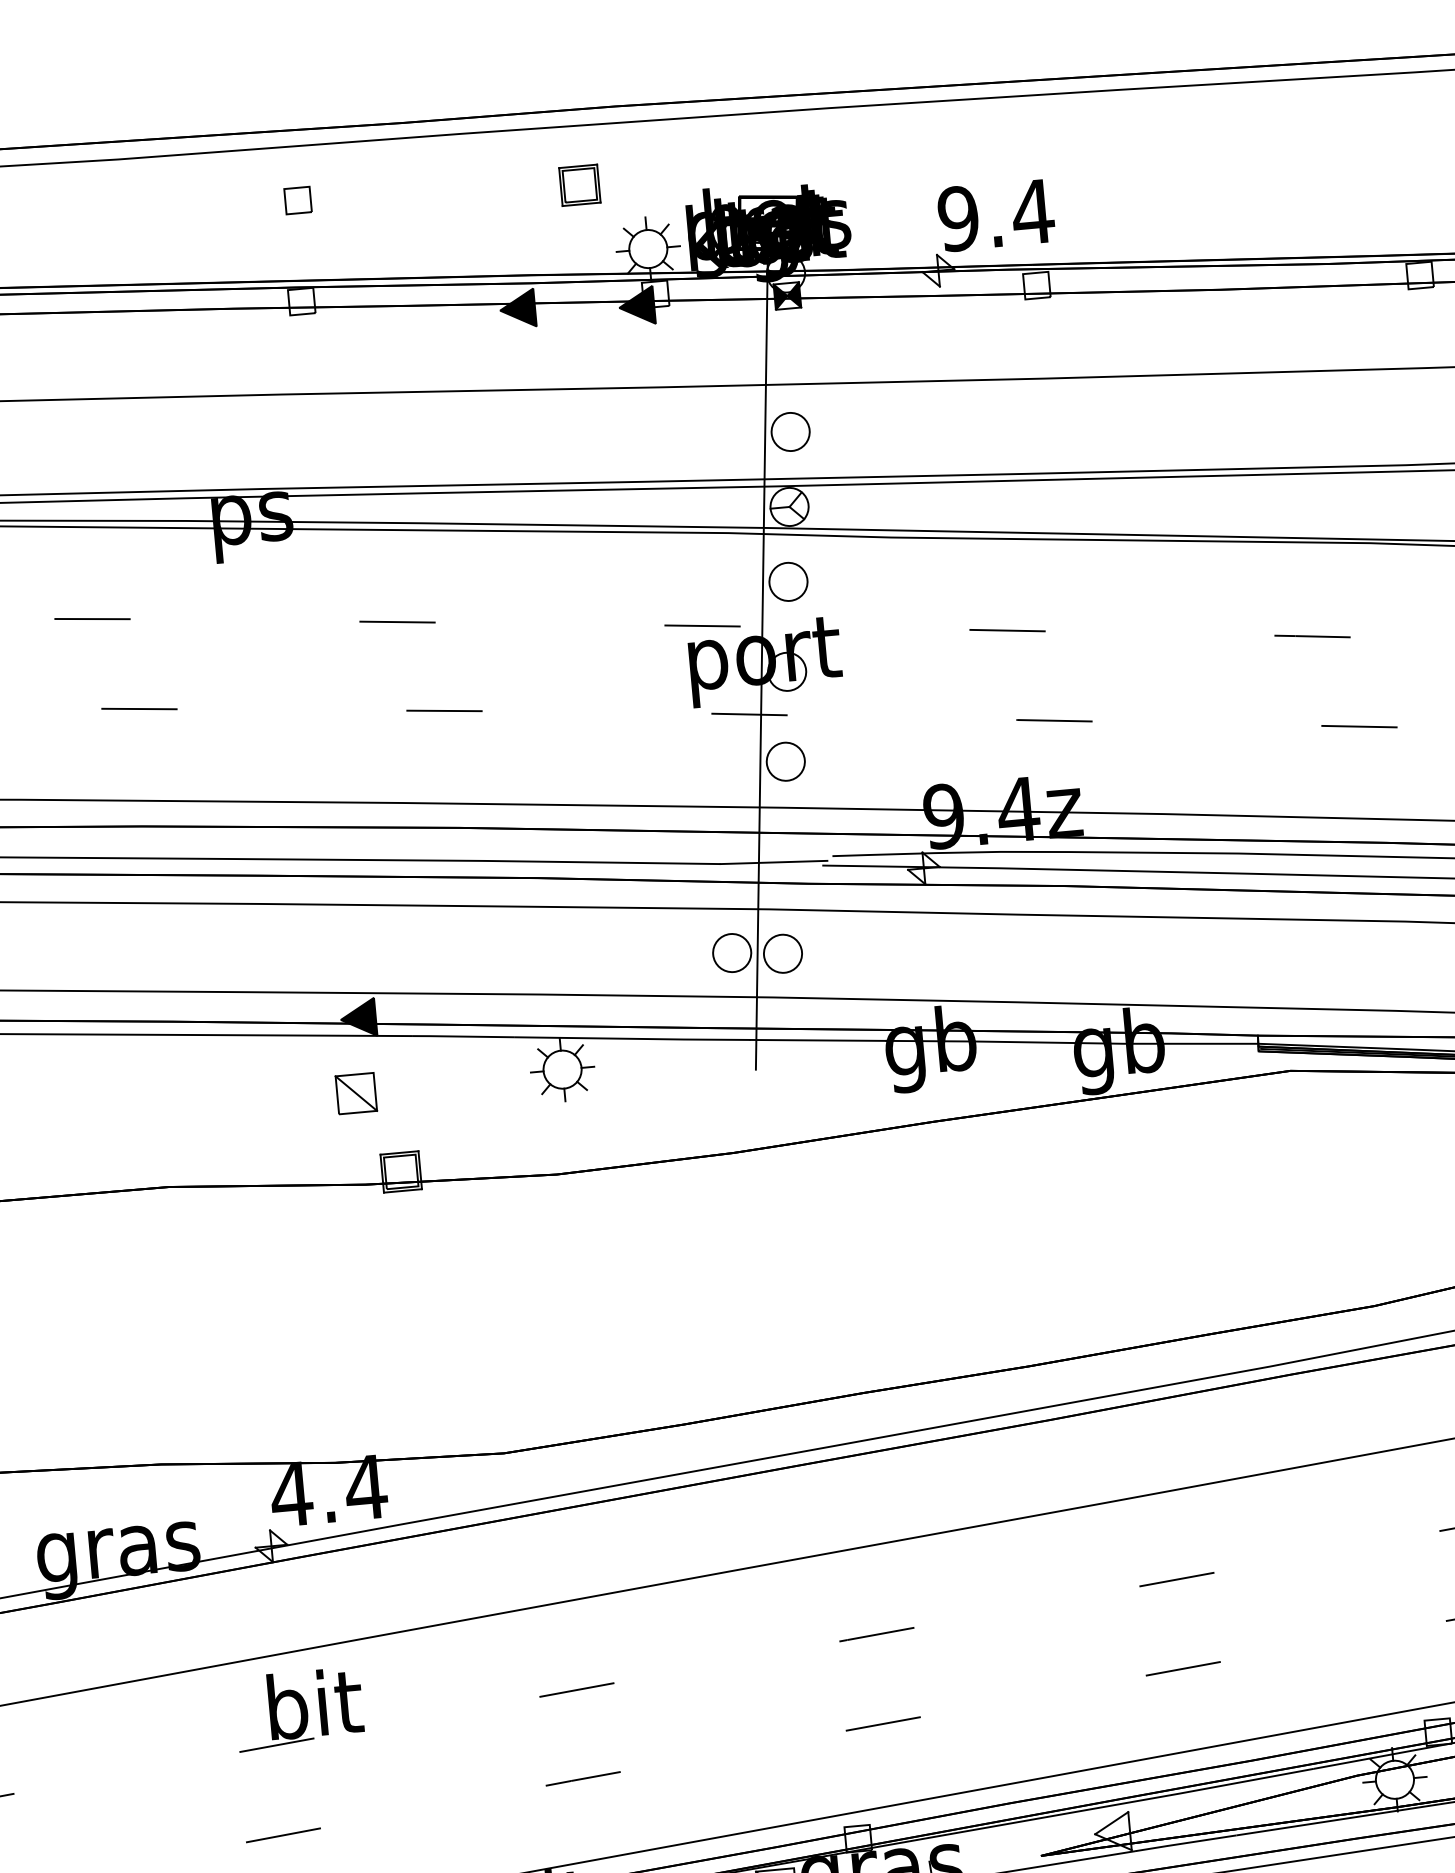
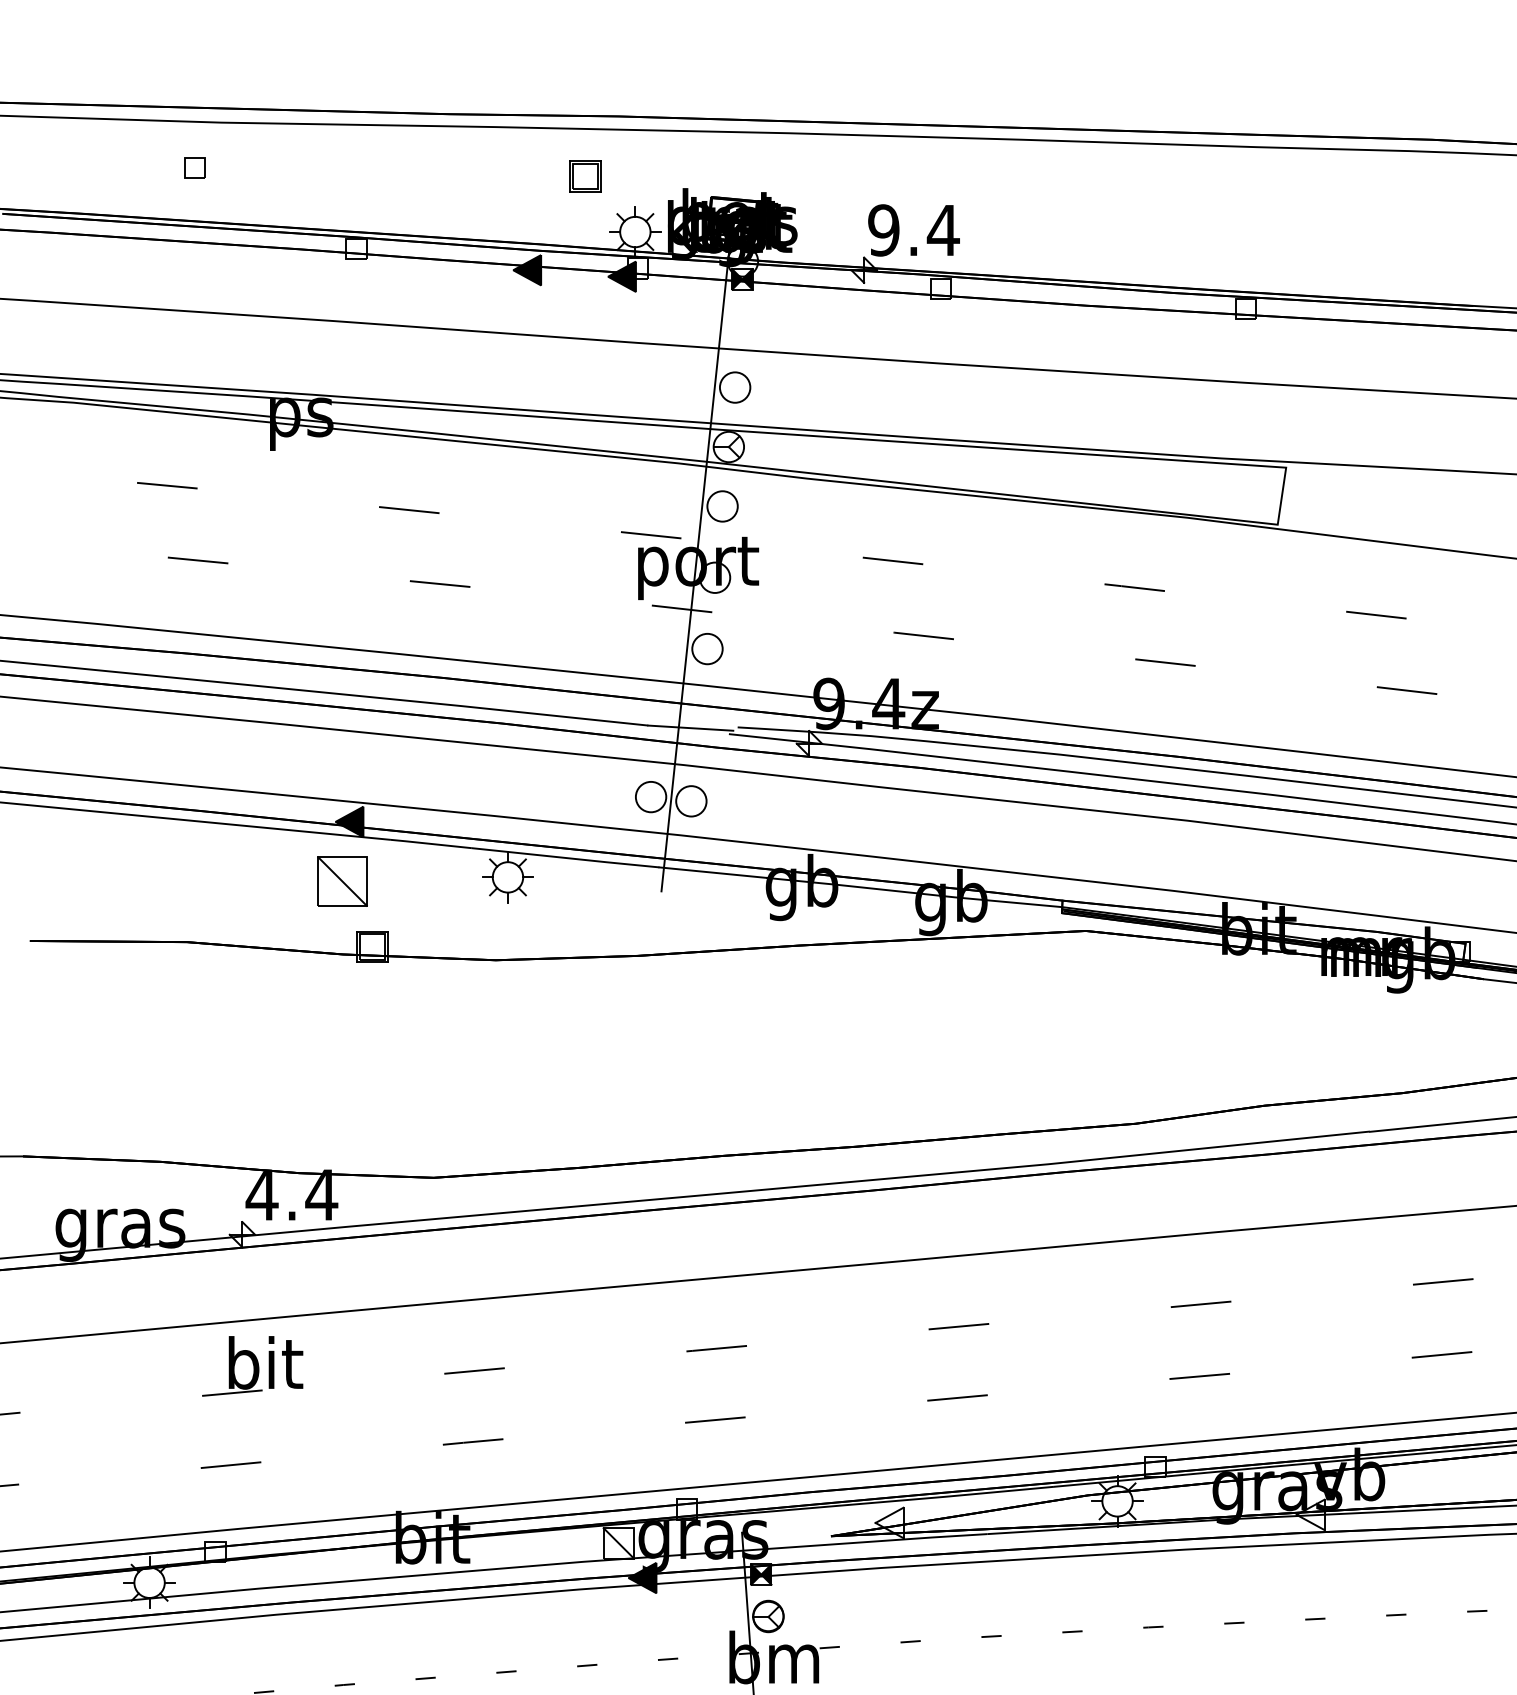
part: (297, 199) -> (194, 167), moved
part: (356, 1093) -> (342, 881), size x1.6

